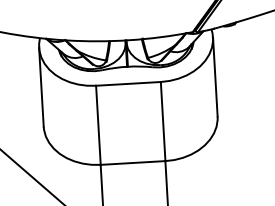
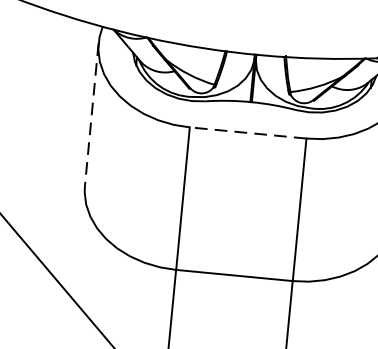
line: (127, 83) -> (246, 132), solid -> dashed
line: (41, 87) -> (91, 115), solid -> dashed

